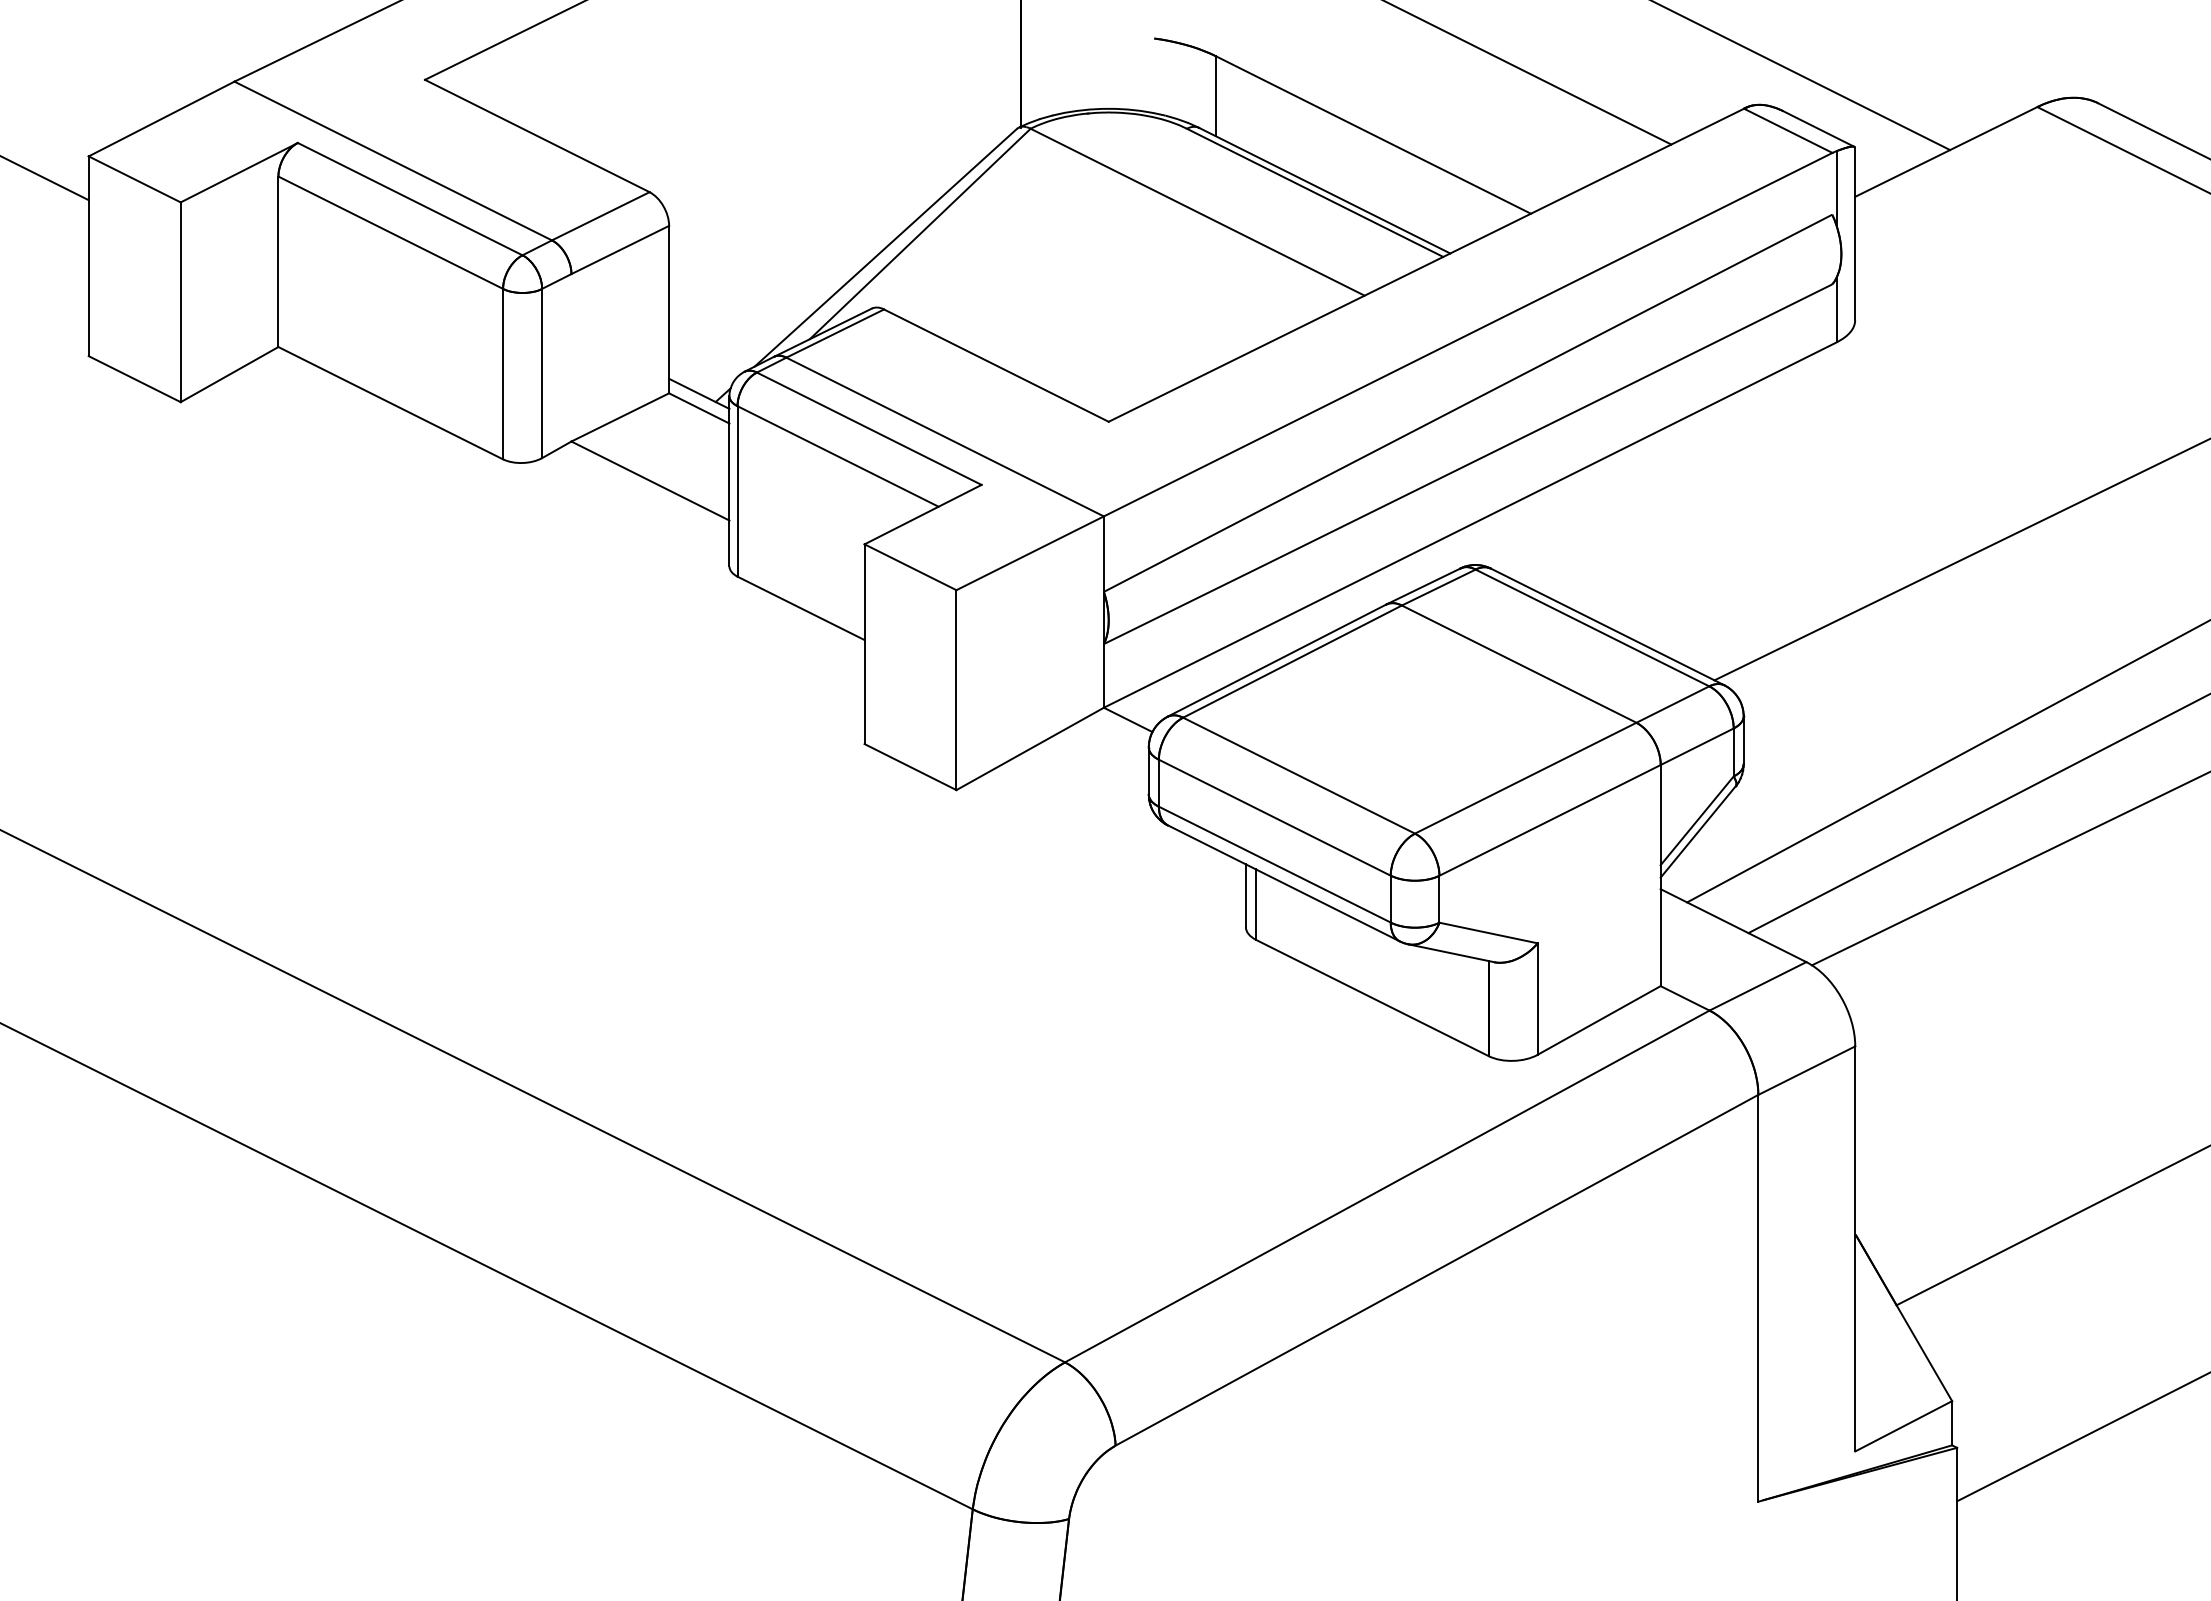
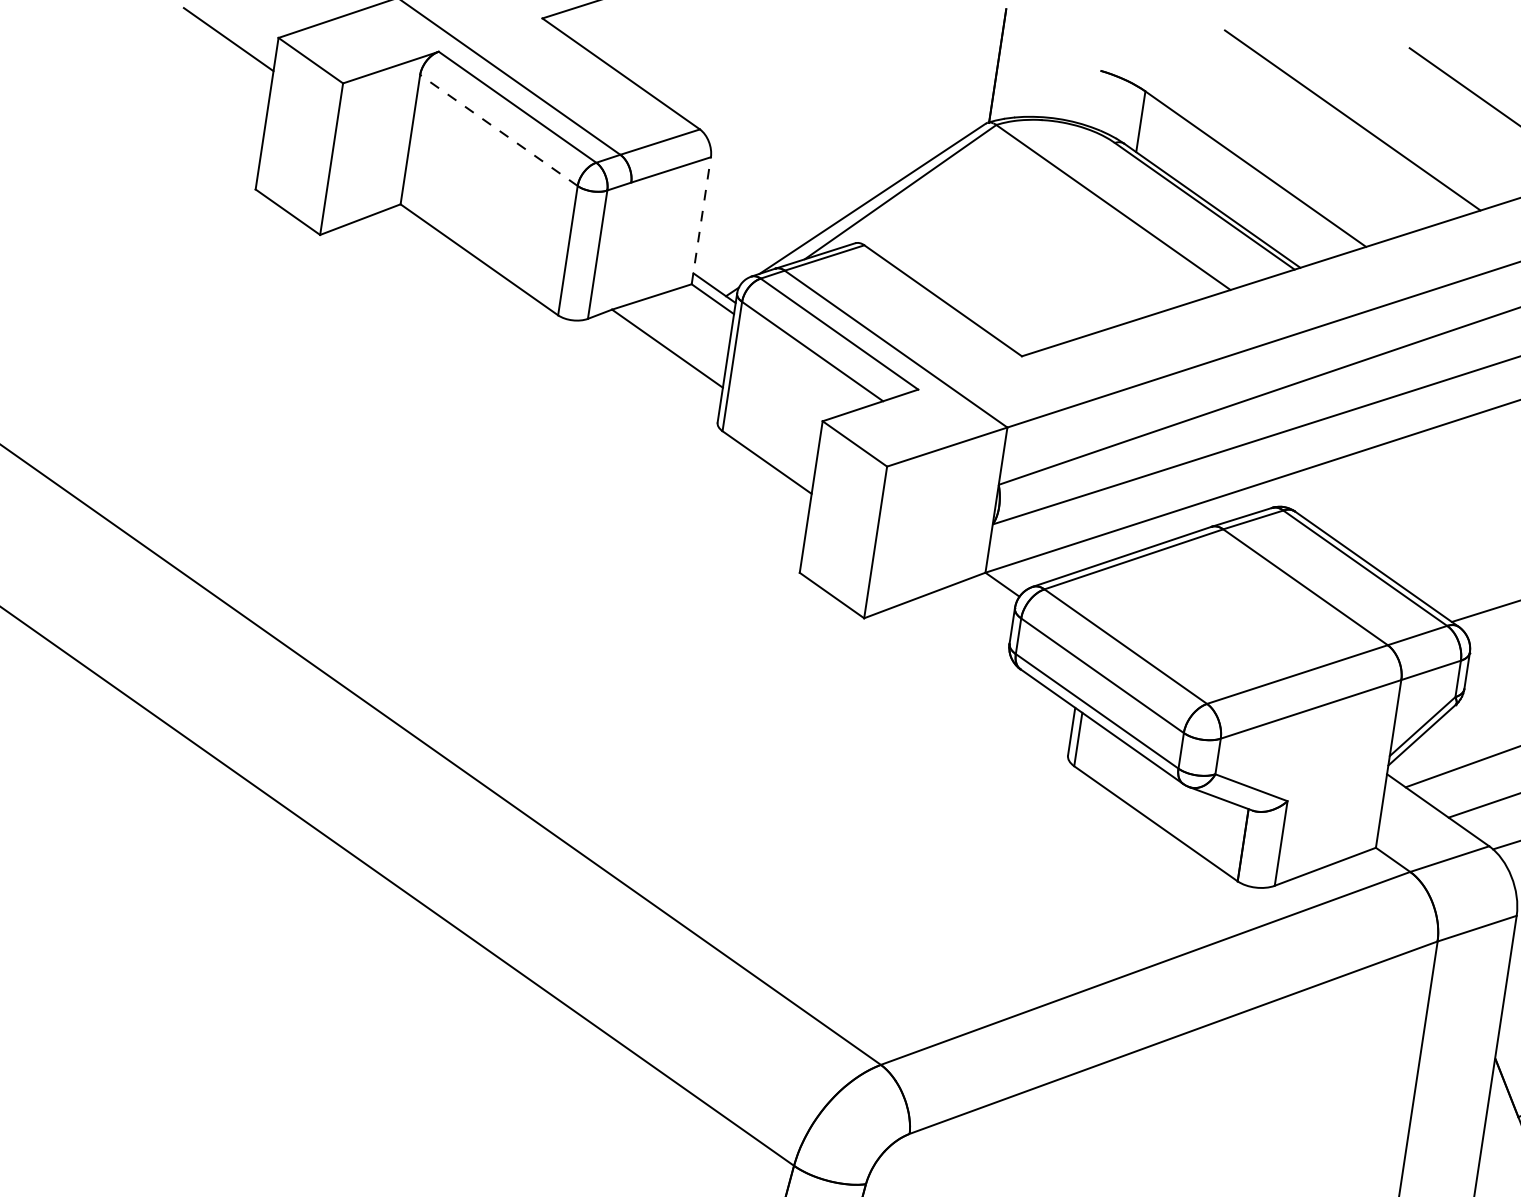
line: (390, 232) -> (498, 130), solid -> dashed
line: (669, 309) -> (701, 220), solid -> dashed

